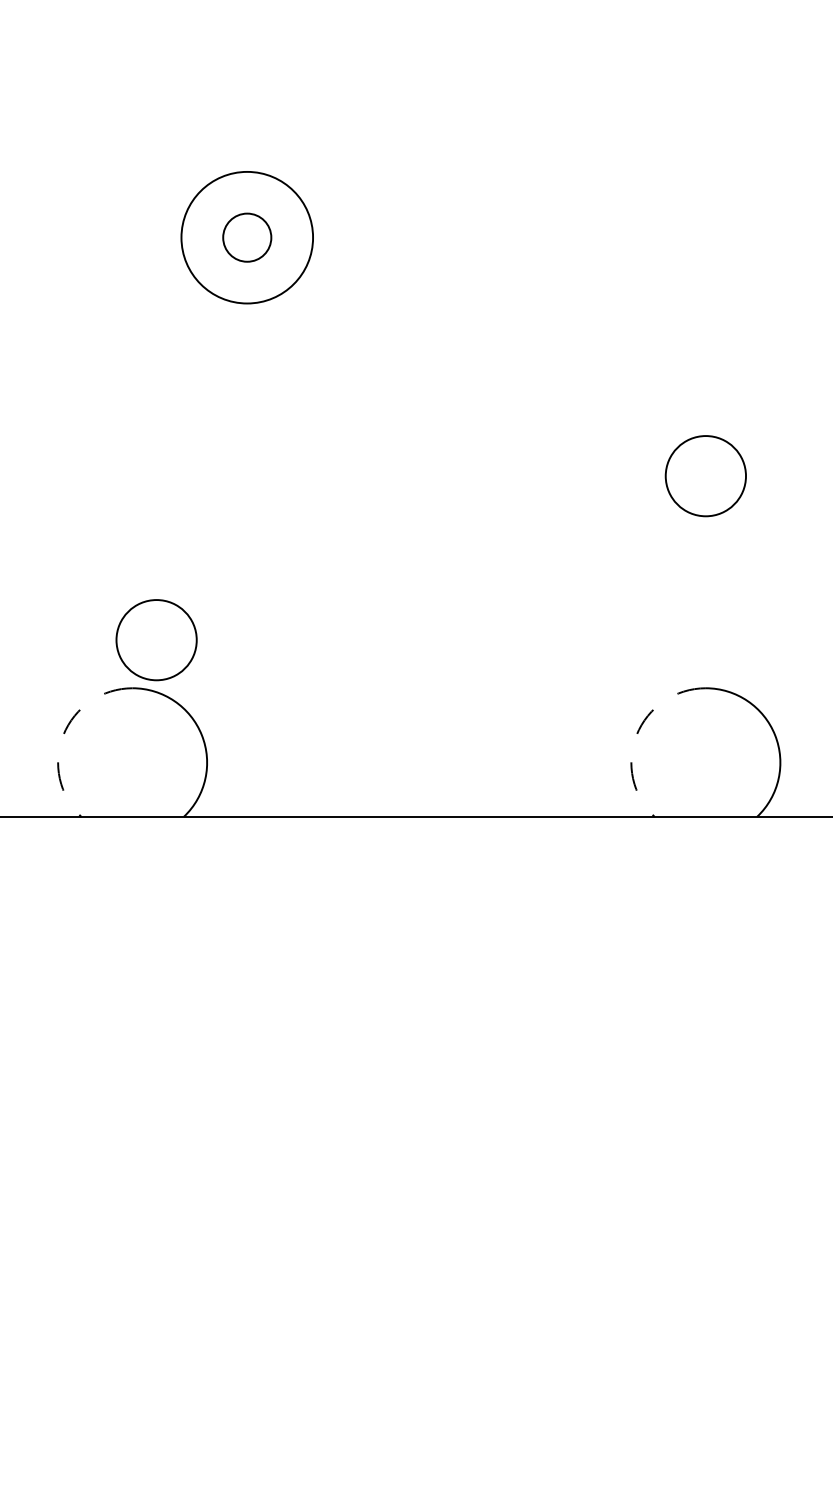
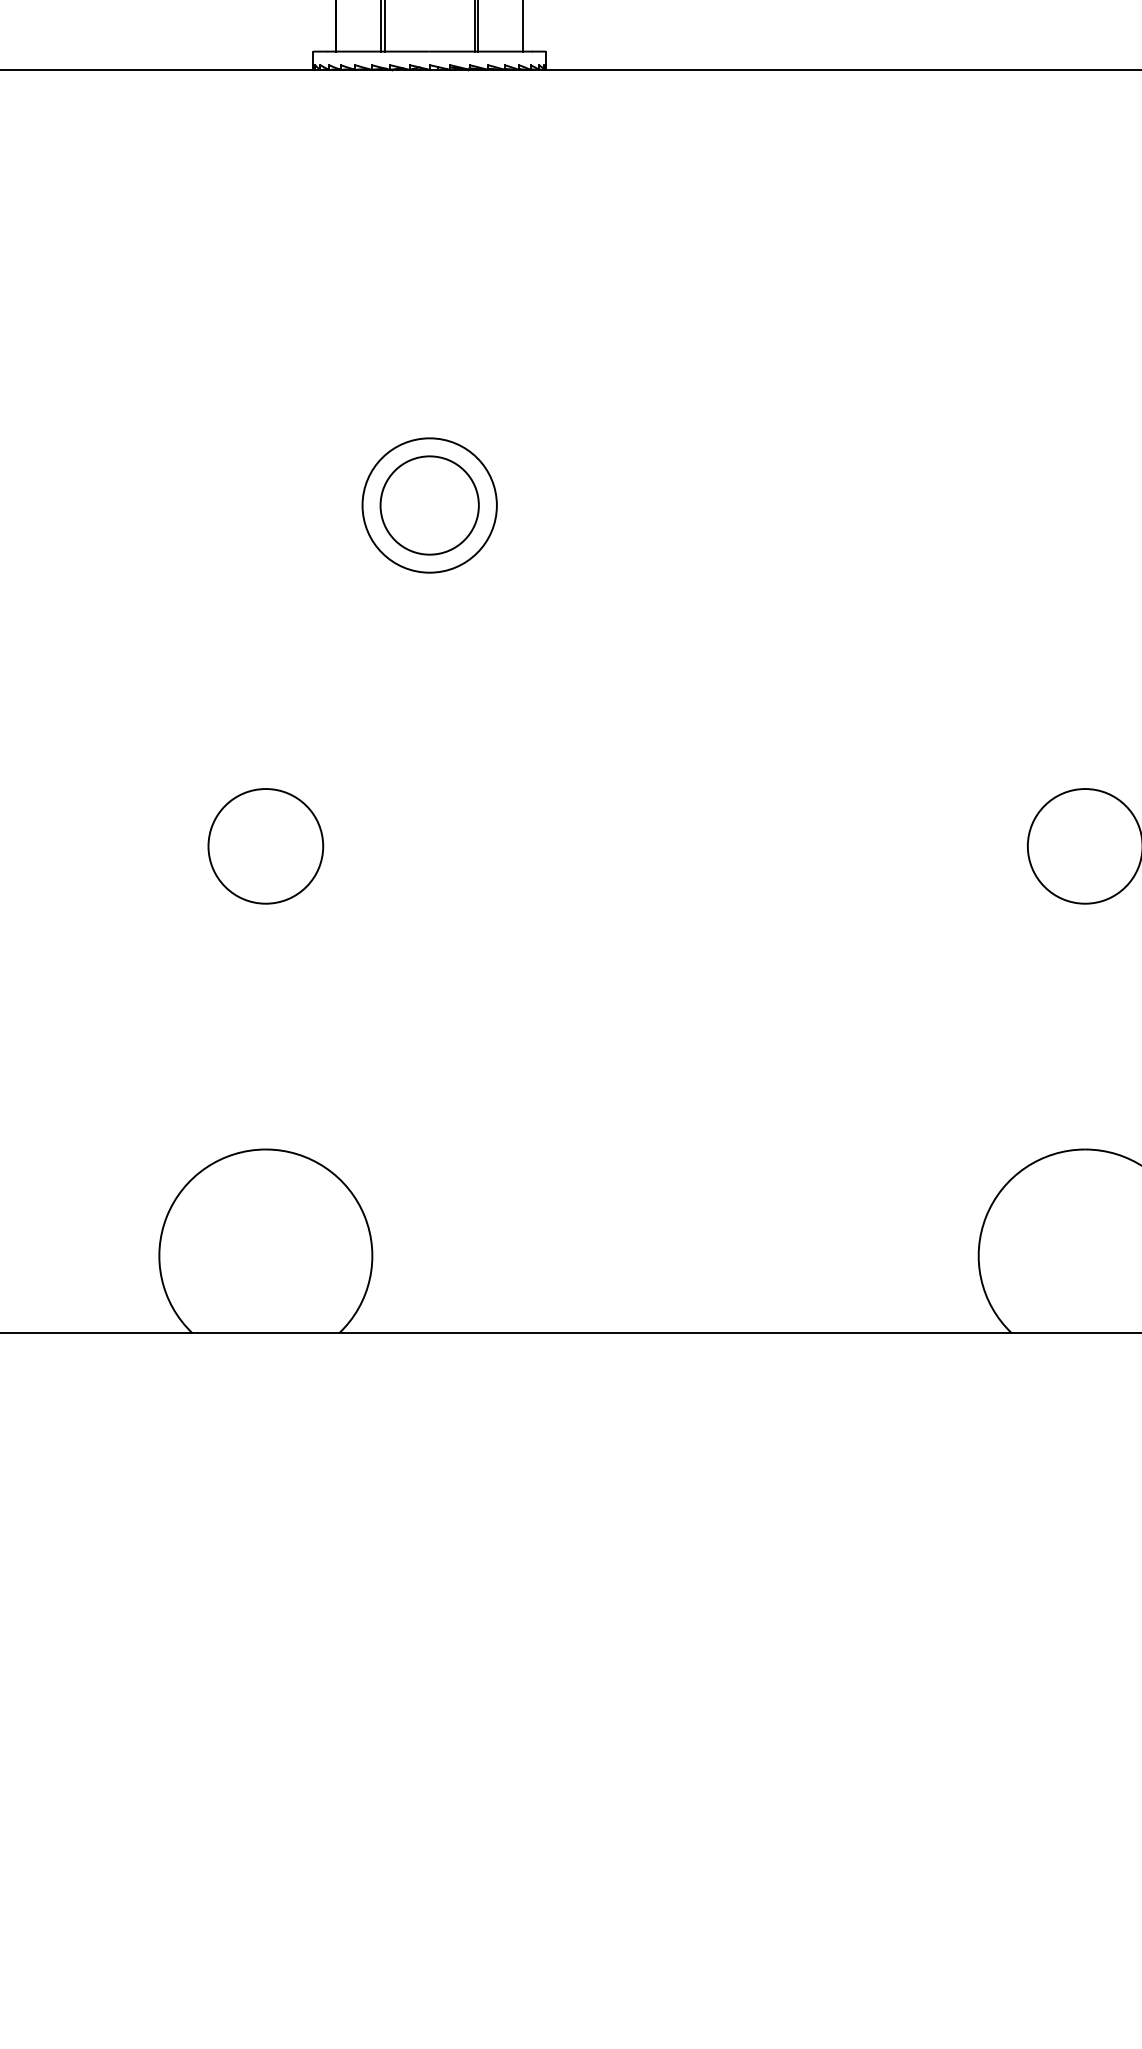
circle: (246, 237) -> (428, 505), size x1.43
circle: (247, 237) -> (430, 505), size x0.71
circle: (156, 640) -> (265, 846), moved
arc: (63, 735) -> (167, 1217), dashed -> solid
arc: (636, 735) -> (986, 1217), dashed -> solid

